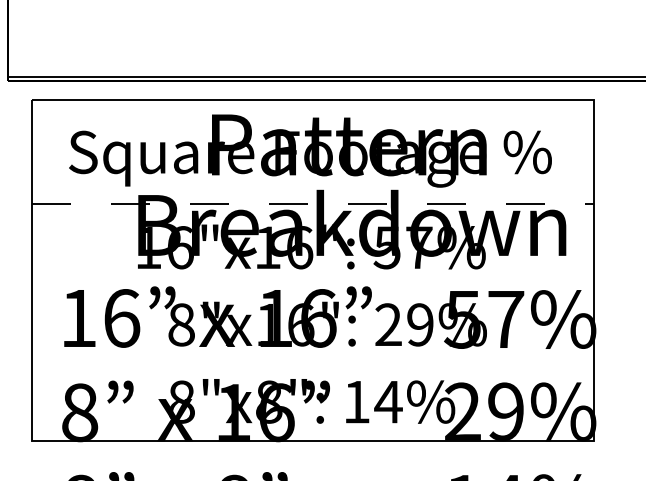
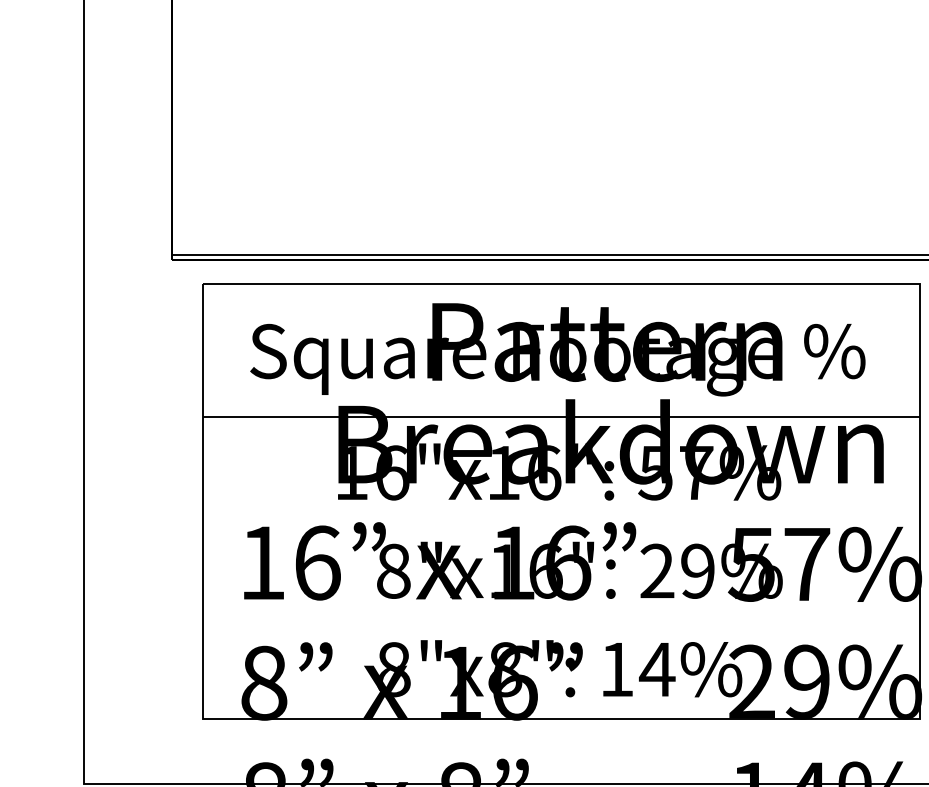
line: (313, 203) -> (561, 416), dashed -> solid

